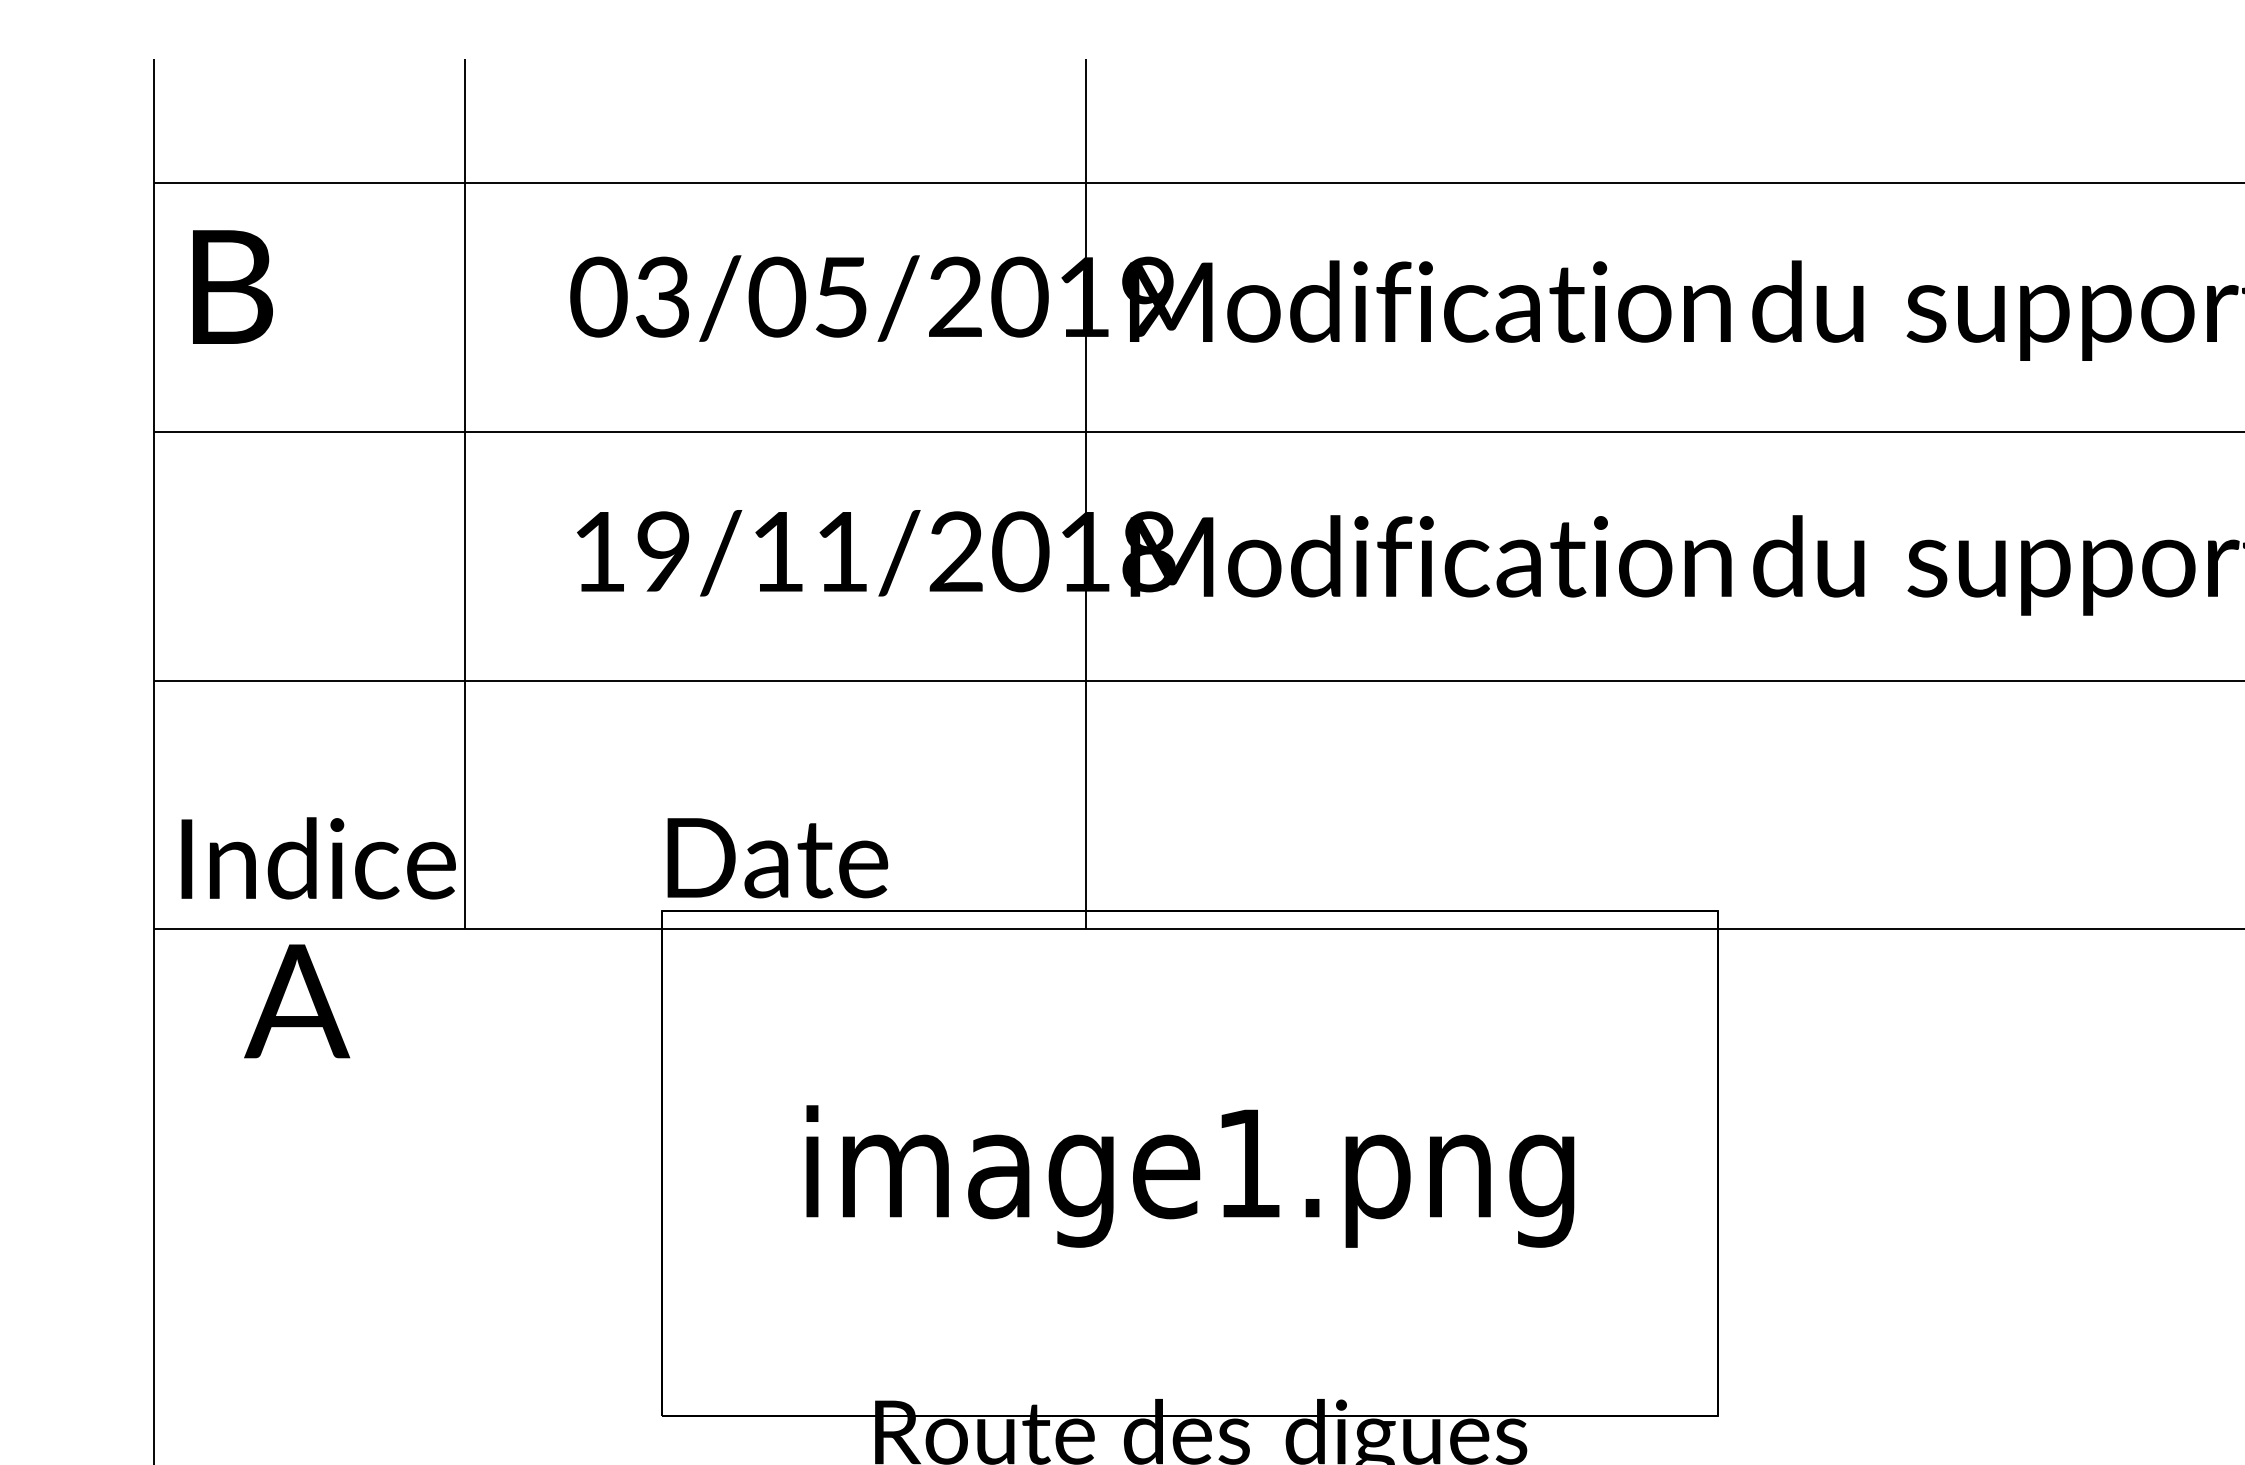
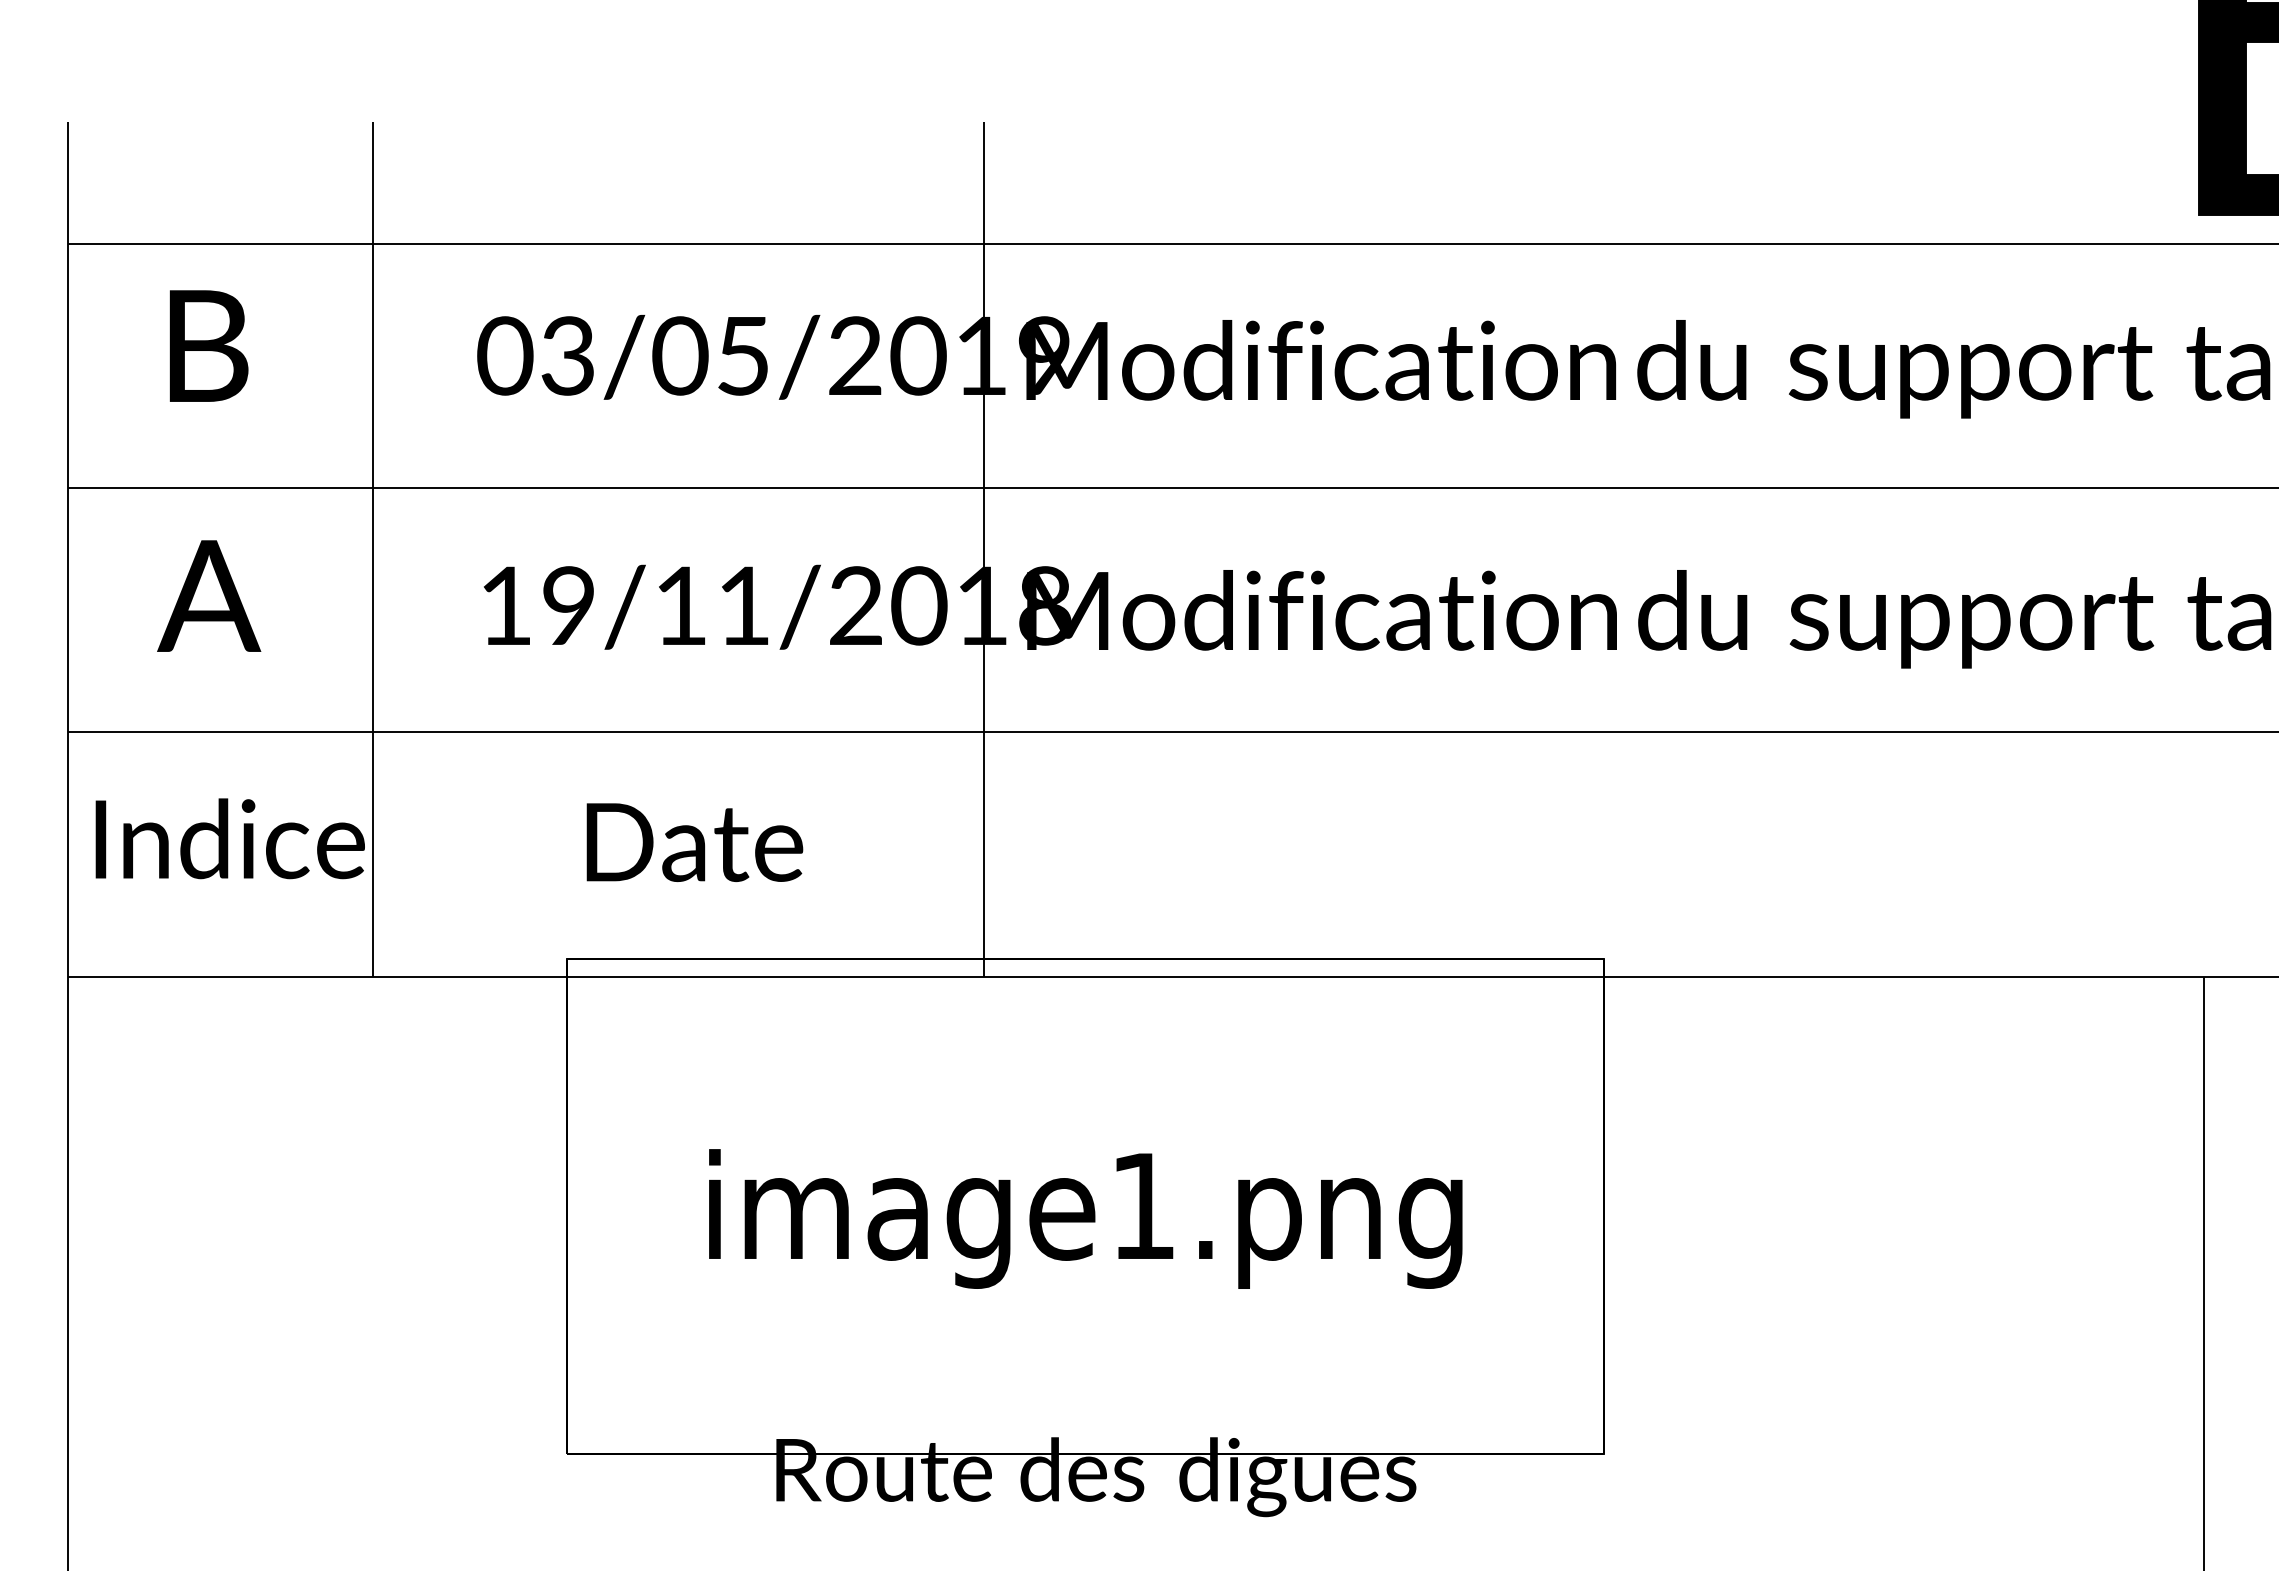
text: (232, 286) -> (208, 345), moved
text: (317, 858) -> (229, 838), moved
text: (777, 858) -> (694, 842), moved
text: (297, 1000) -> (209, 595), moved

